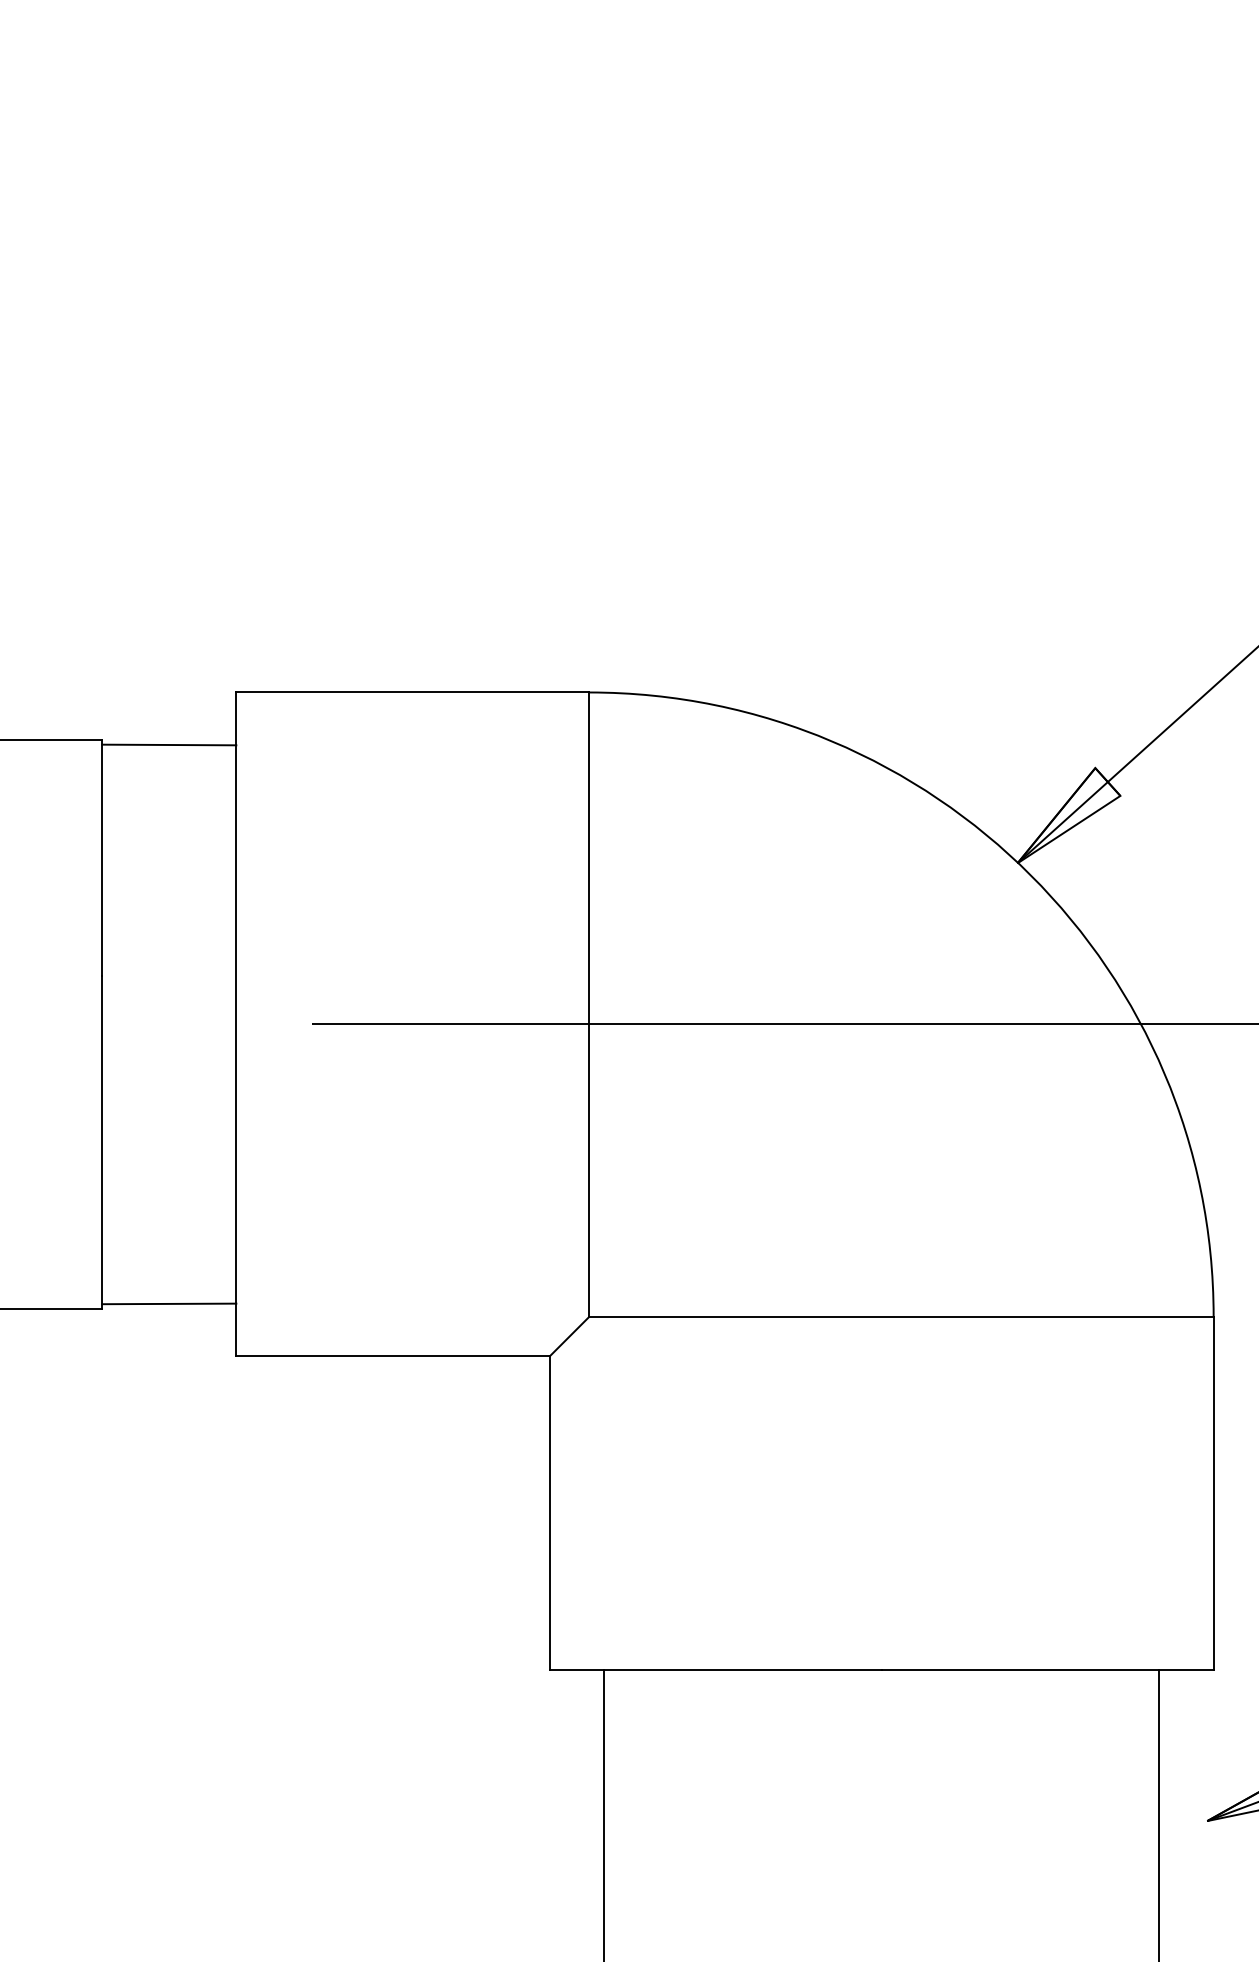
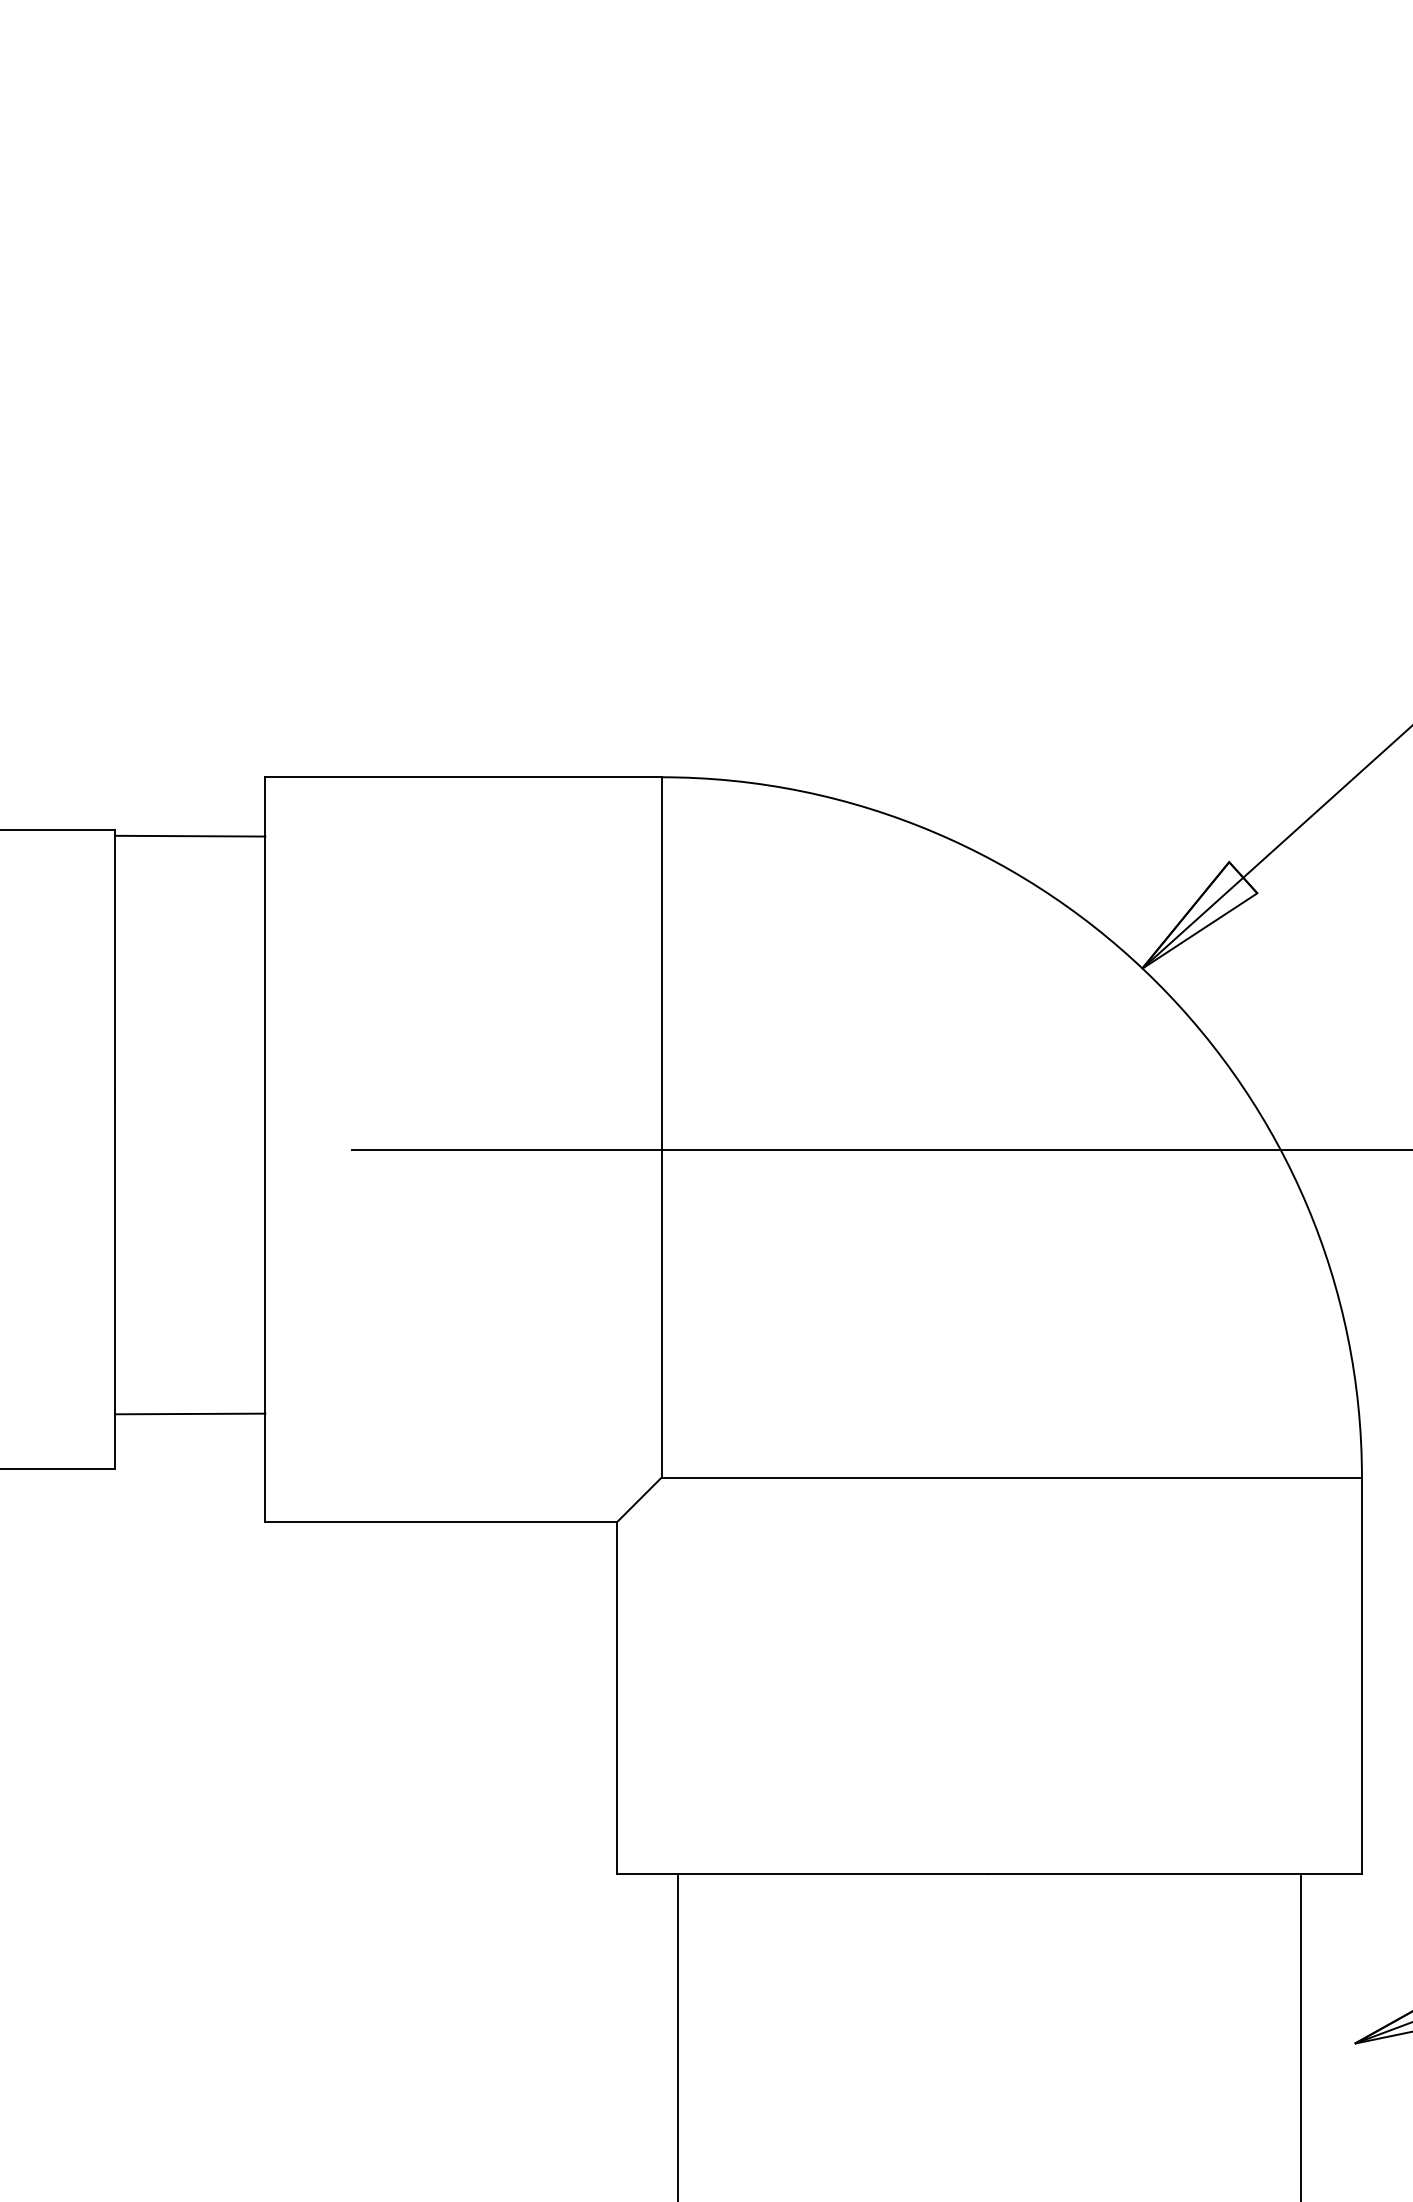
line: (169, 1303) -> (190, 1413), moved

